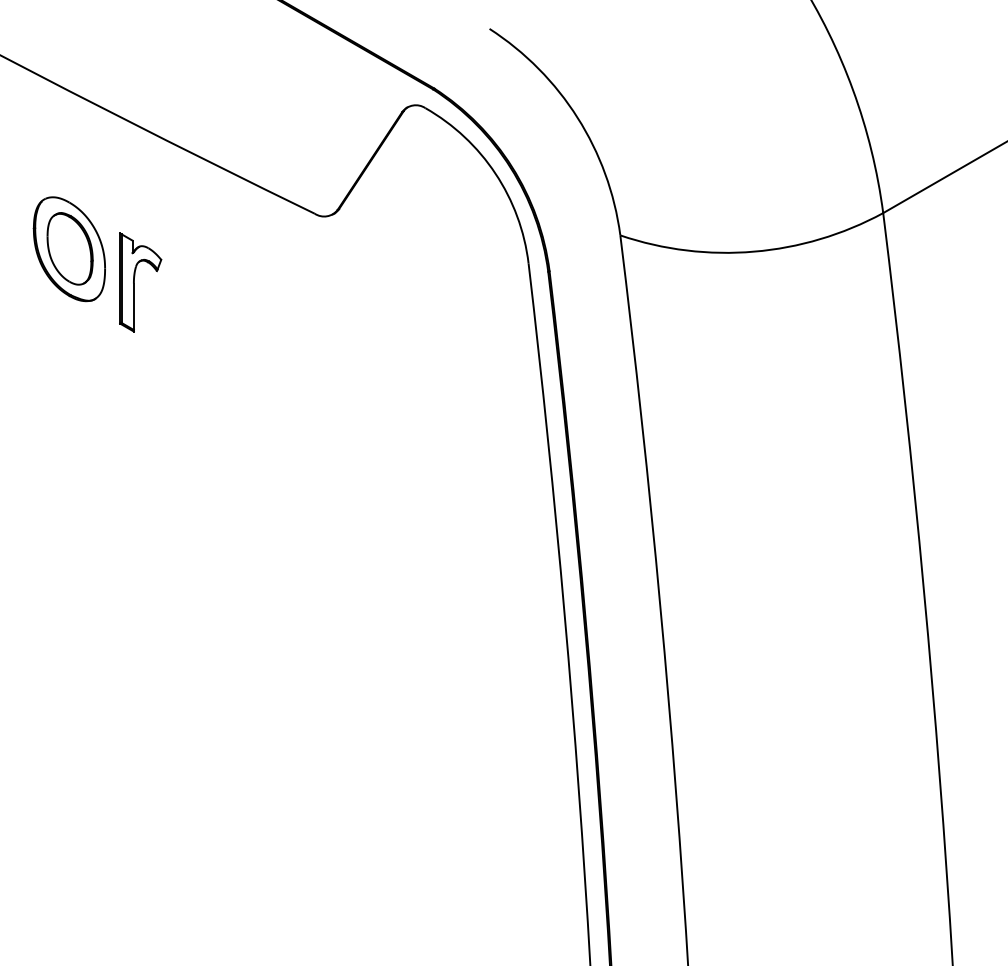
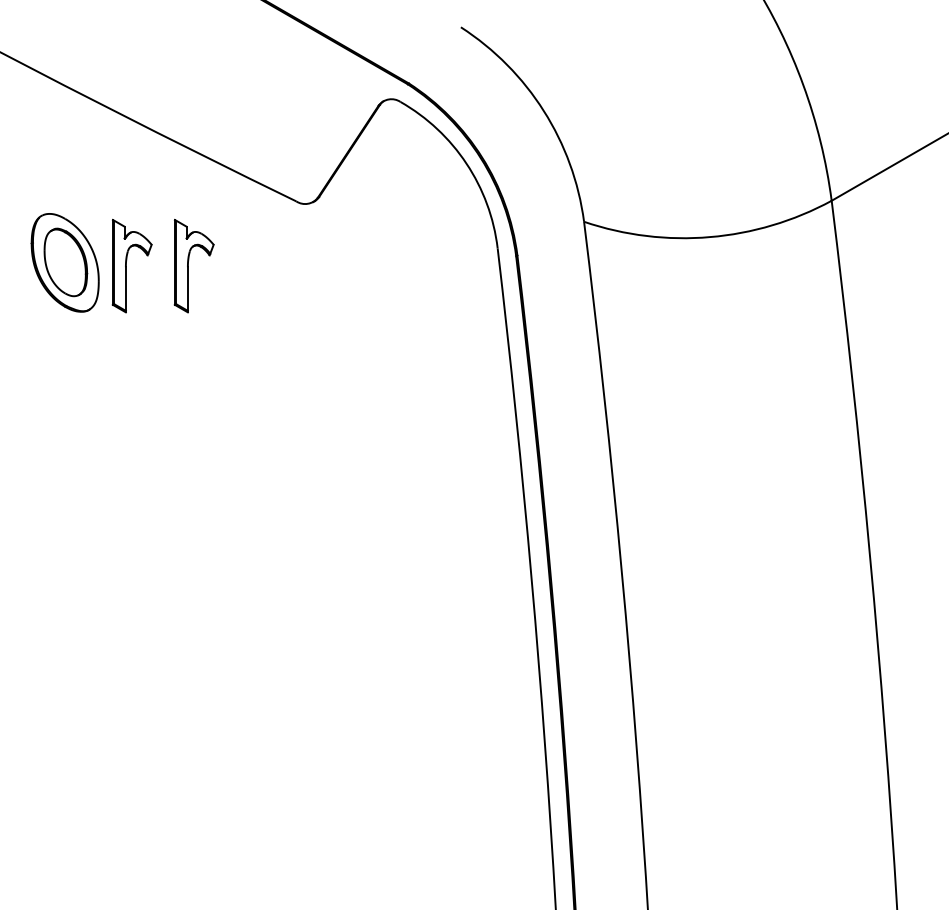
part: (68, 248) -> (64, 262), moved
part: (205, 281) -> (193, 265), added

